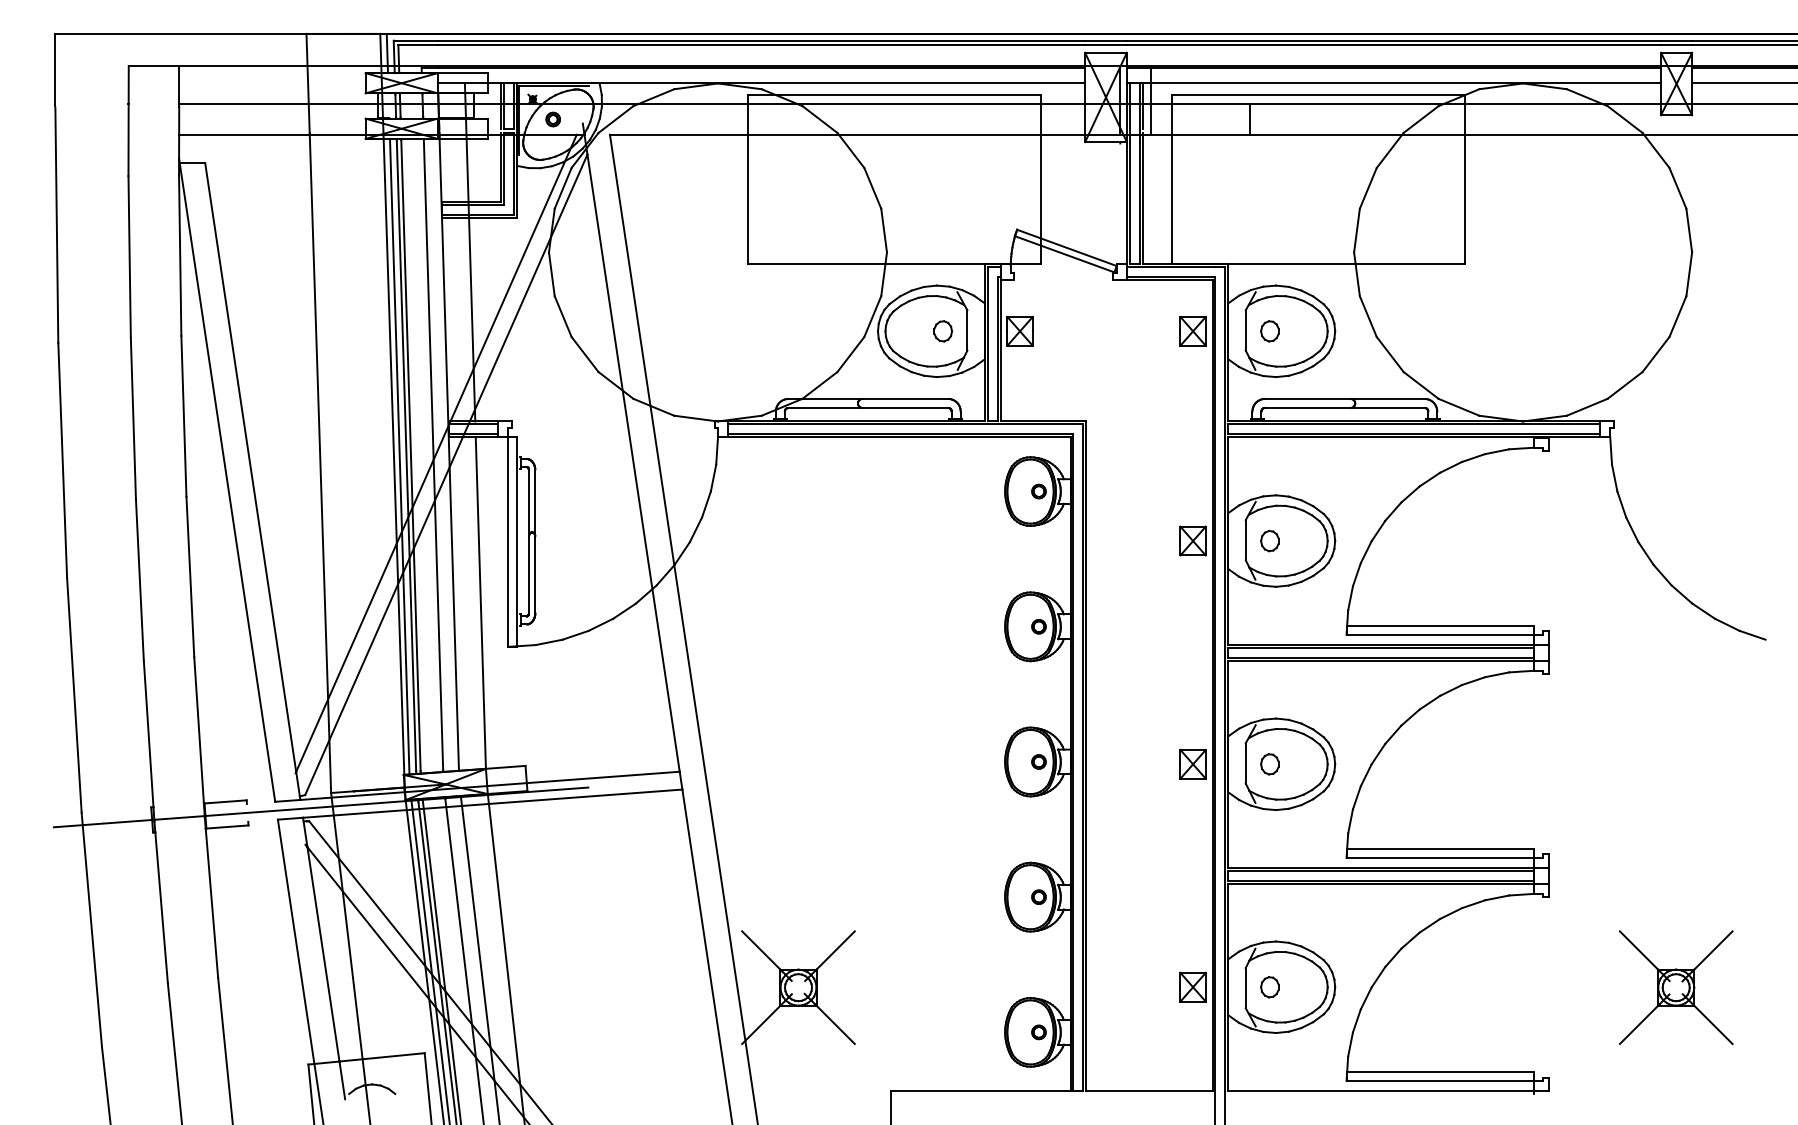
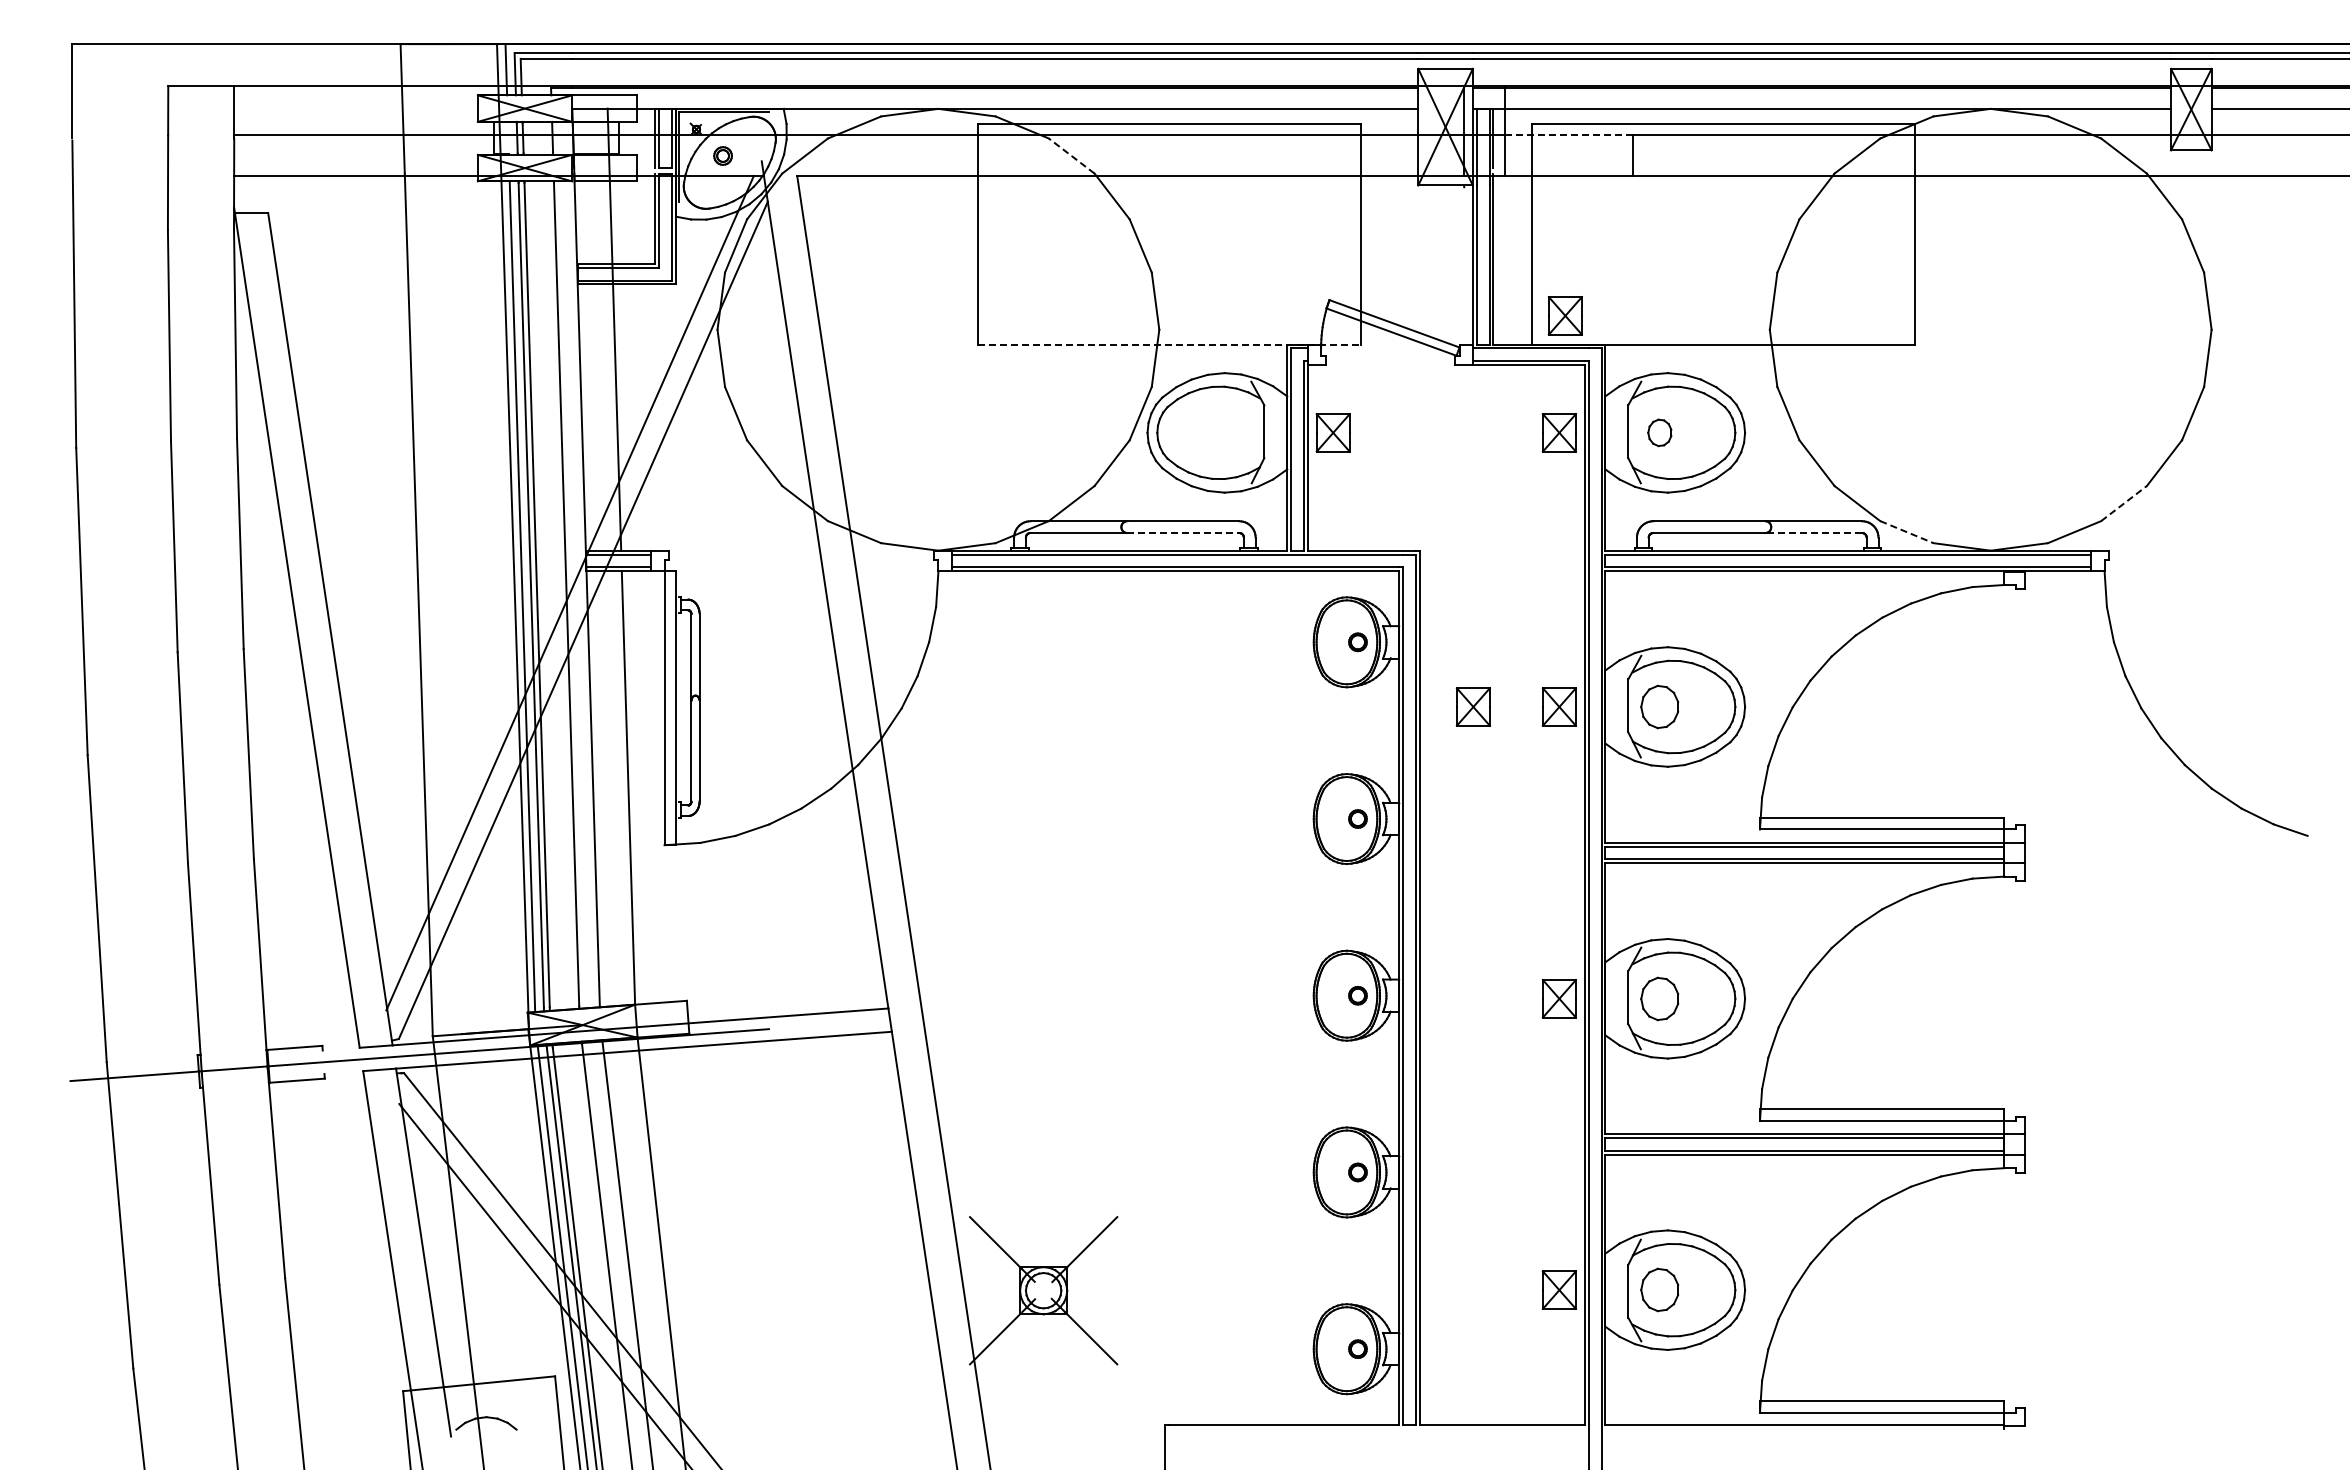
line: (1200, 103) -> (1569, 135), solid -> dashed
line: (819, 119) -> (1071, 156), solid -> dashed
part: (1197, 241) -> (1564, 315), added
line: (894, 263) -> (1169, 344), solid -> dashed
part: (942, 331) -> (1232, 432), removed
line: (1625, 385) -> (2124, 503), solid -> dashed
line: (1458, 407) -> (1906, 532), solid -> dashed
line: (905, 408) -> (1183, 533), solid -> dashed
line: (1387, 408) -> (1813, 533), solid -> dashed
part: (1126, 540) -> (1472, 706), added
part: (1269, 540) -> (1659, 706), size x1.6
part: (1269, 764) -> (1659, 998), size x1.6
part: (1269, 987) -> (1659, 1290), size x1.6
part: (1675, 987) -> (2190, 1290), removed

